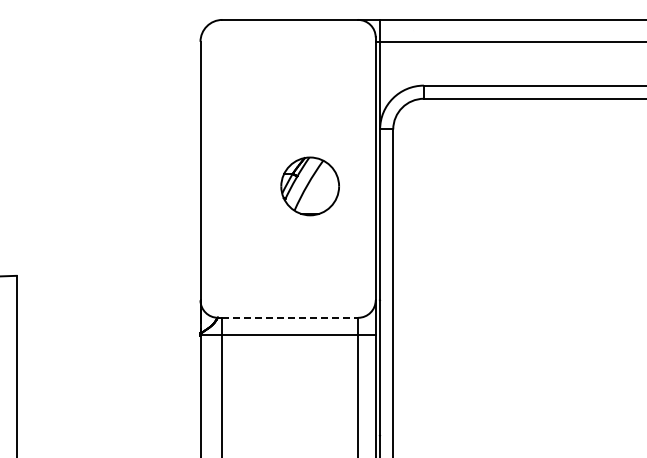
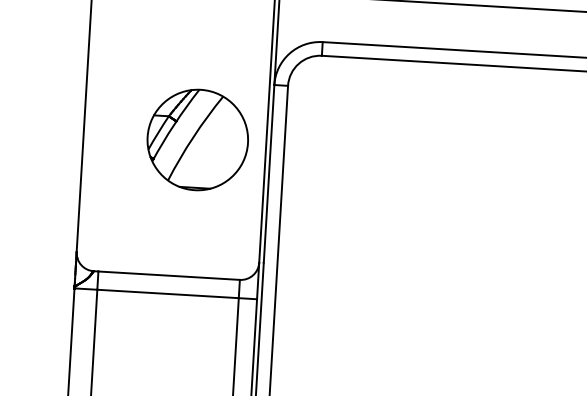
part: (310, 186) -> (198, 140), size x1.67
line: (290, 317) -> (169, 275), dashed -> solid

